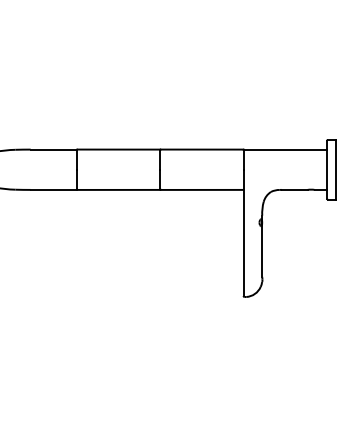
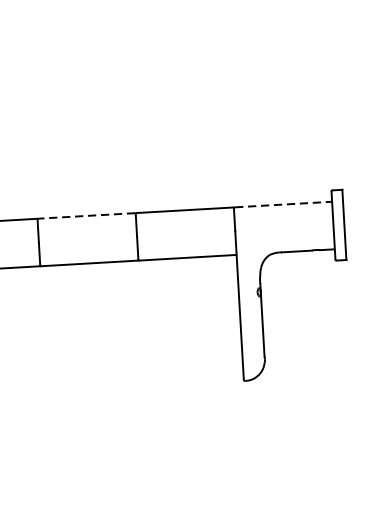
line: (118, 149) -> (86, 215), solid -> dashed
line: (285, 149) -> (283, 204), solid -> dashed

